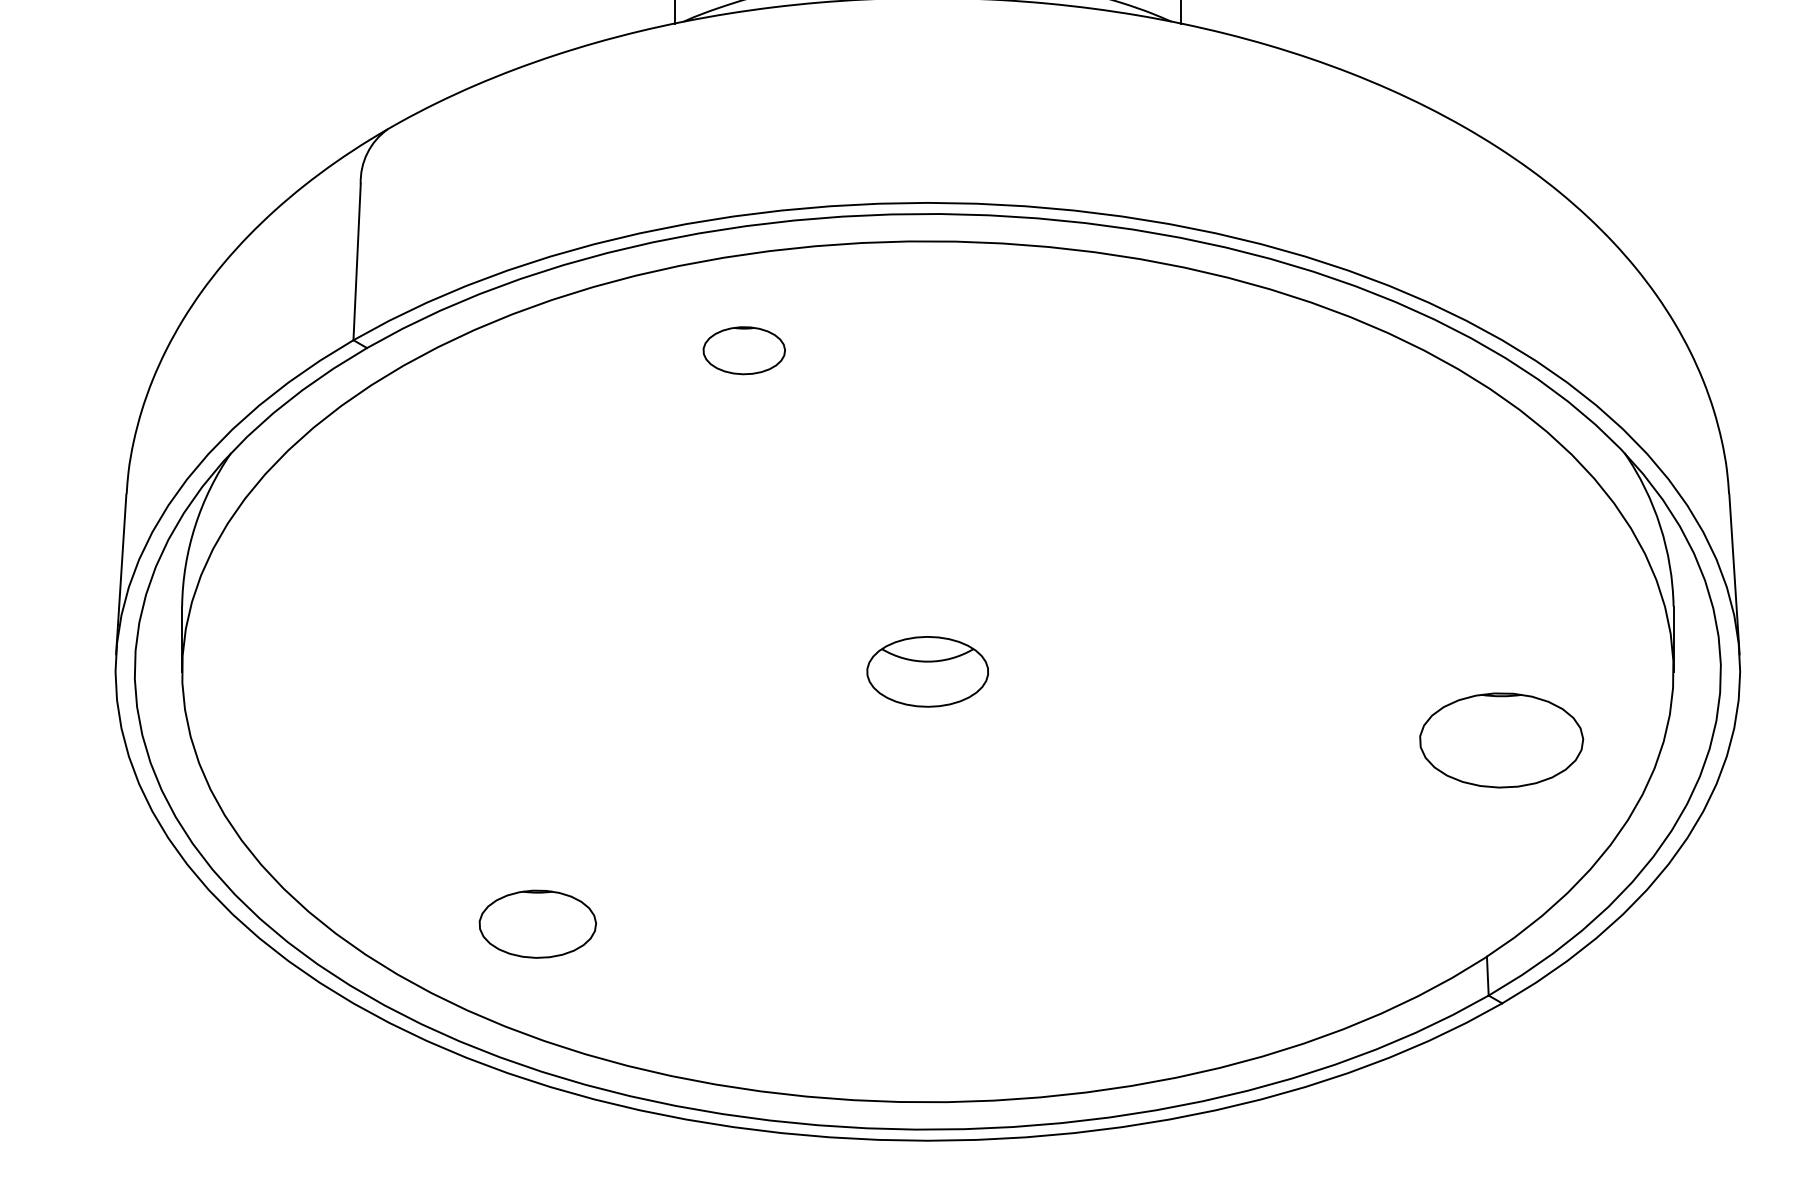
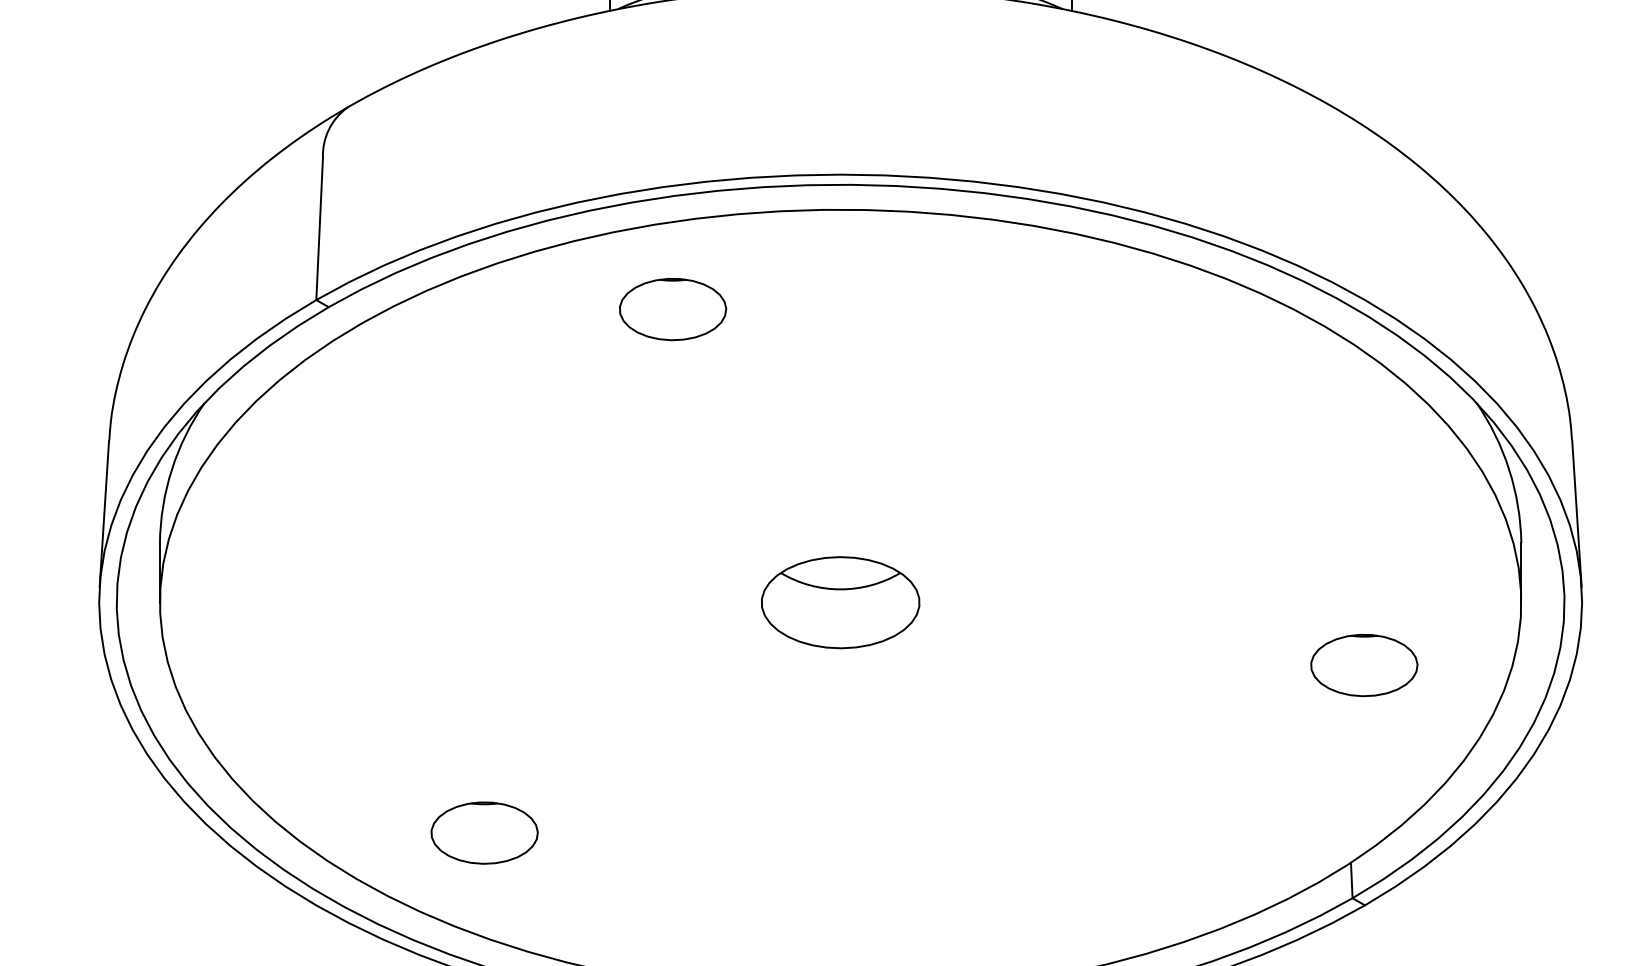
part: (744, 350) -> (673, 309), size x1.43
part: (927, 671) -> (840, 602), size x1.43
part: (1501, 740) -> (1364, 665), size x0.71

